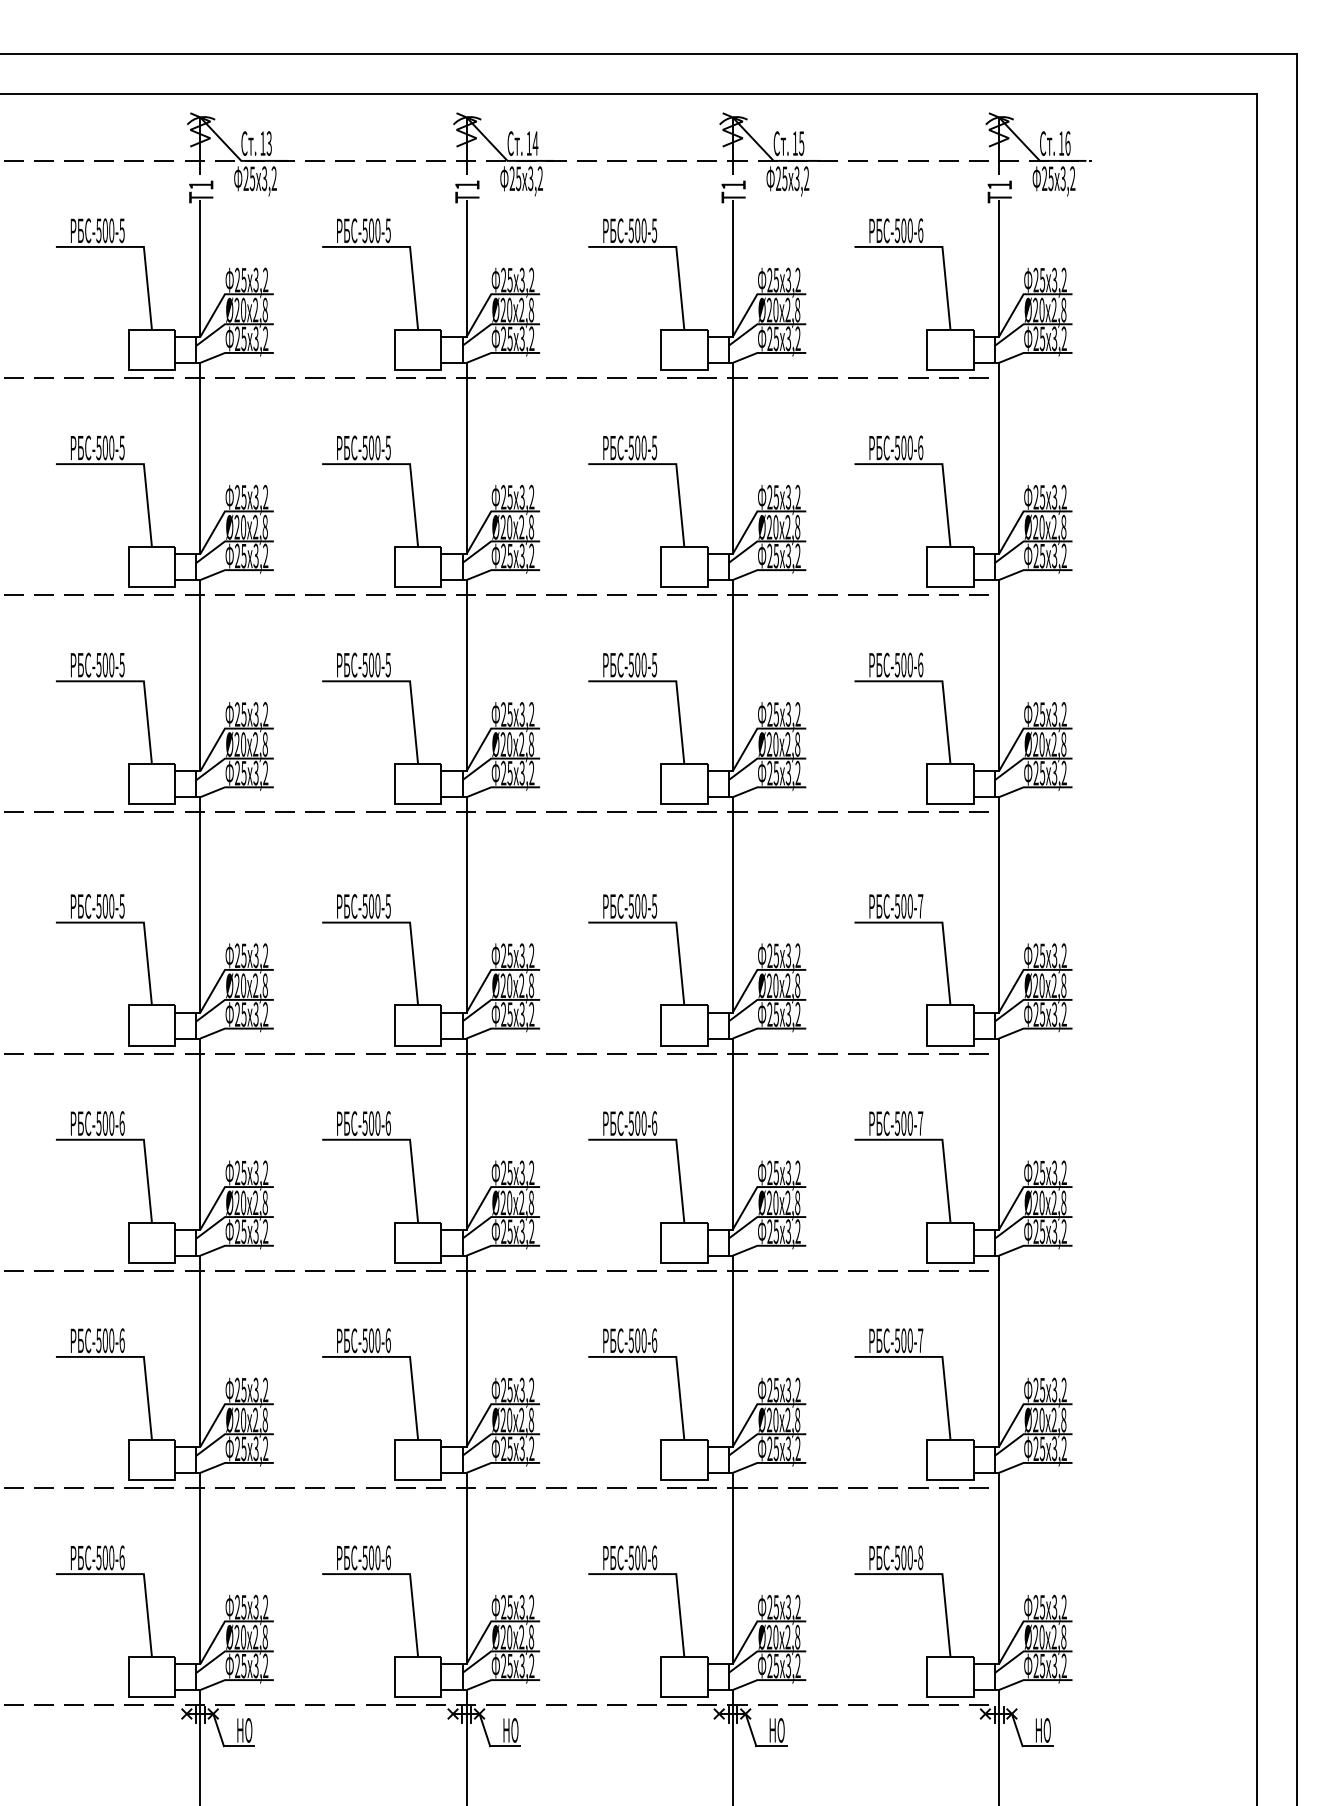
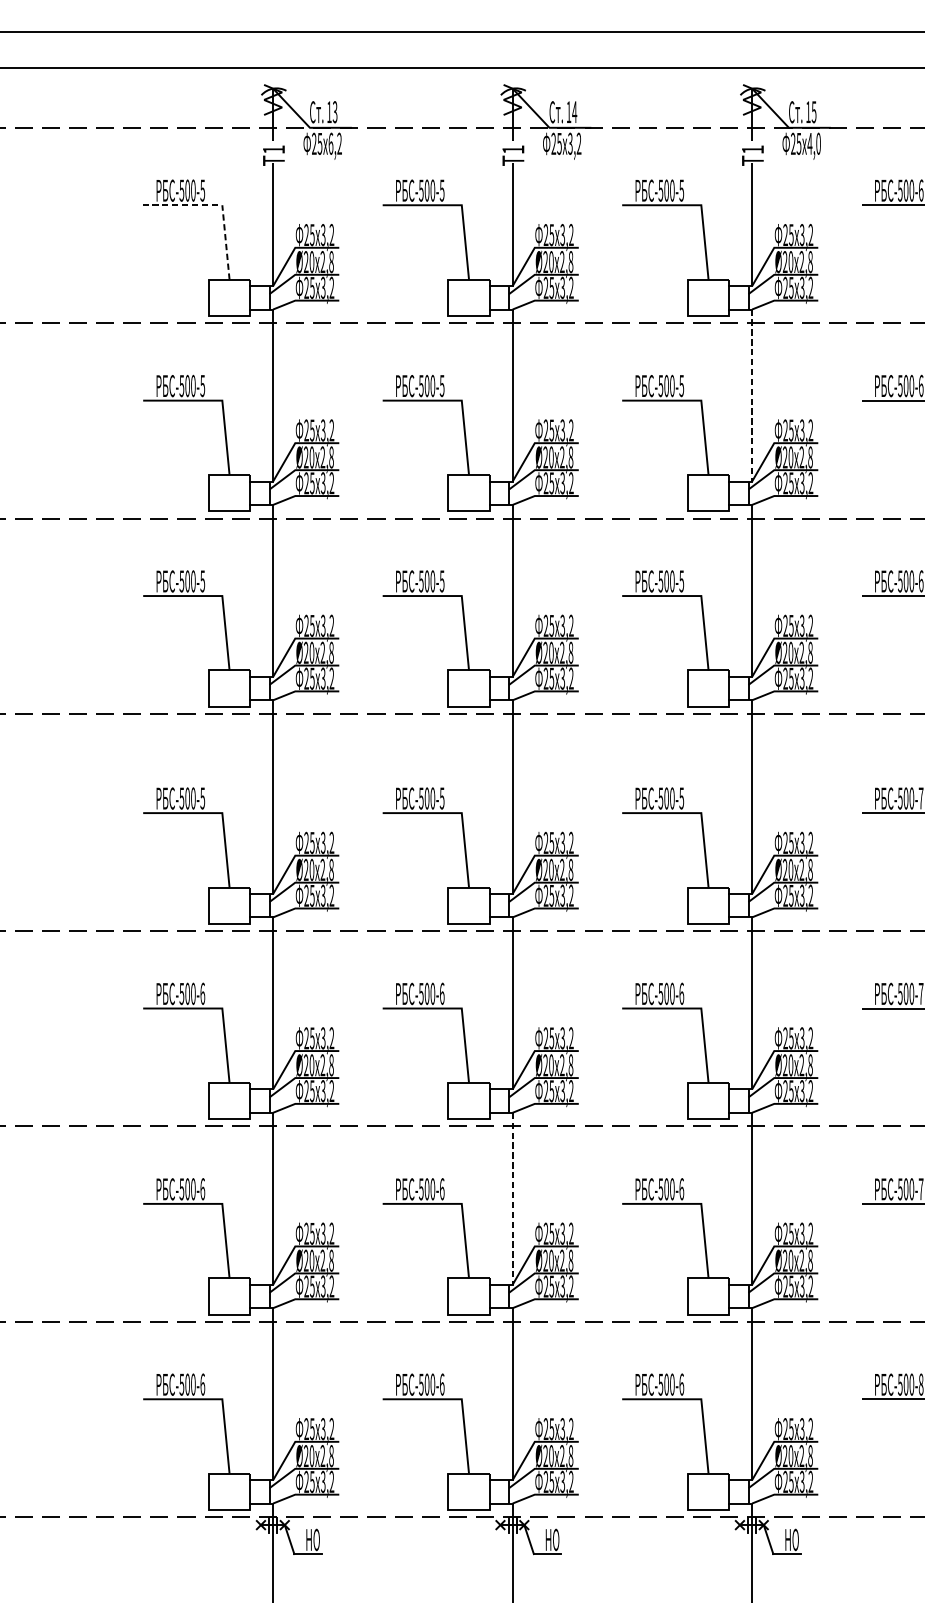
text: (264, 178) -> (330, 143), 3,2 -> 6,2
text: (801, 178) -> (813, 143), 3,2 -> 4,0
line: (141, 246) -> (220, 204), solid -> dashed
line: (732, 458) -> (751, 395), solid -> dashed
line: (466, 1351) -> (512, 1198), solid -> dashed

